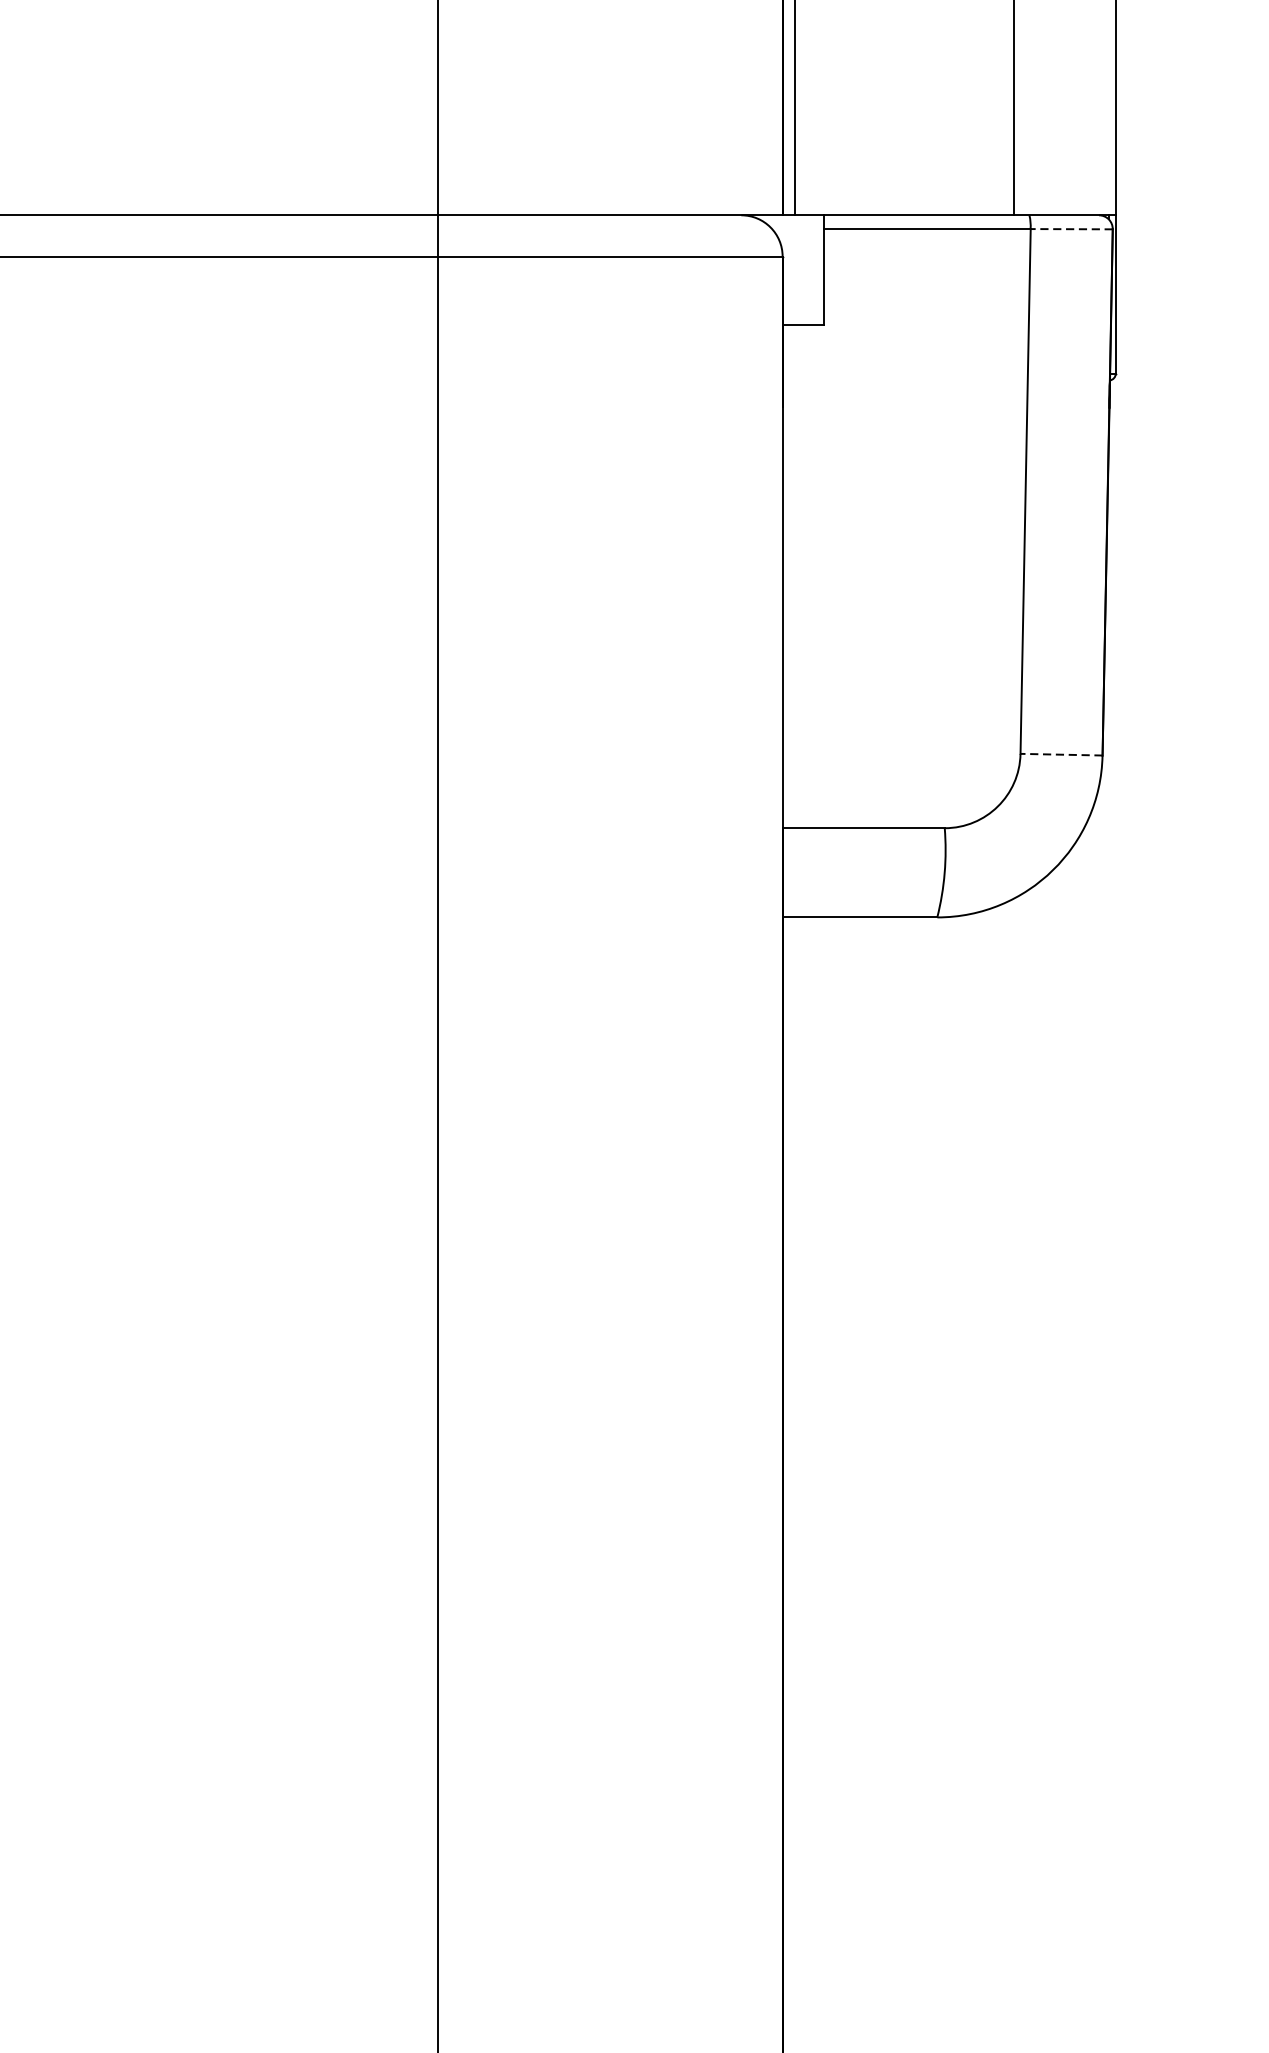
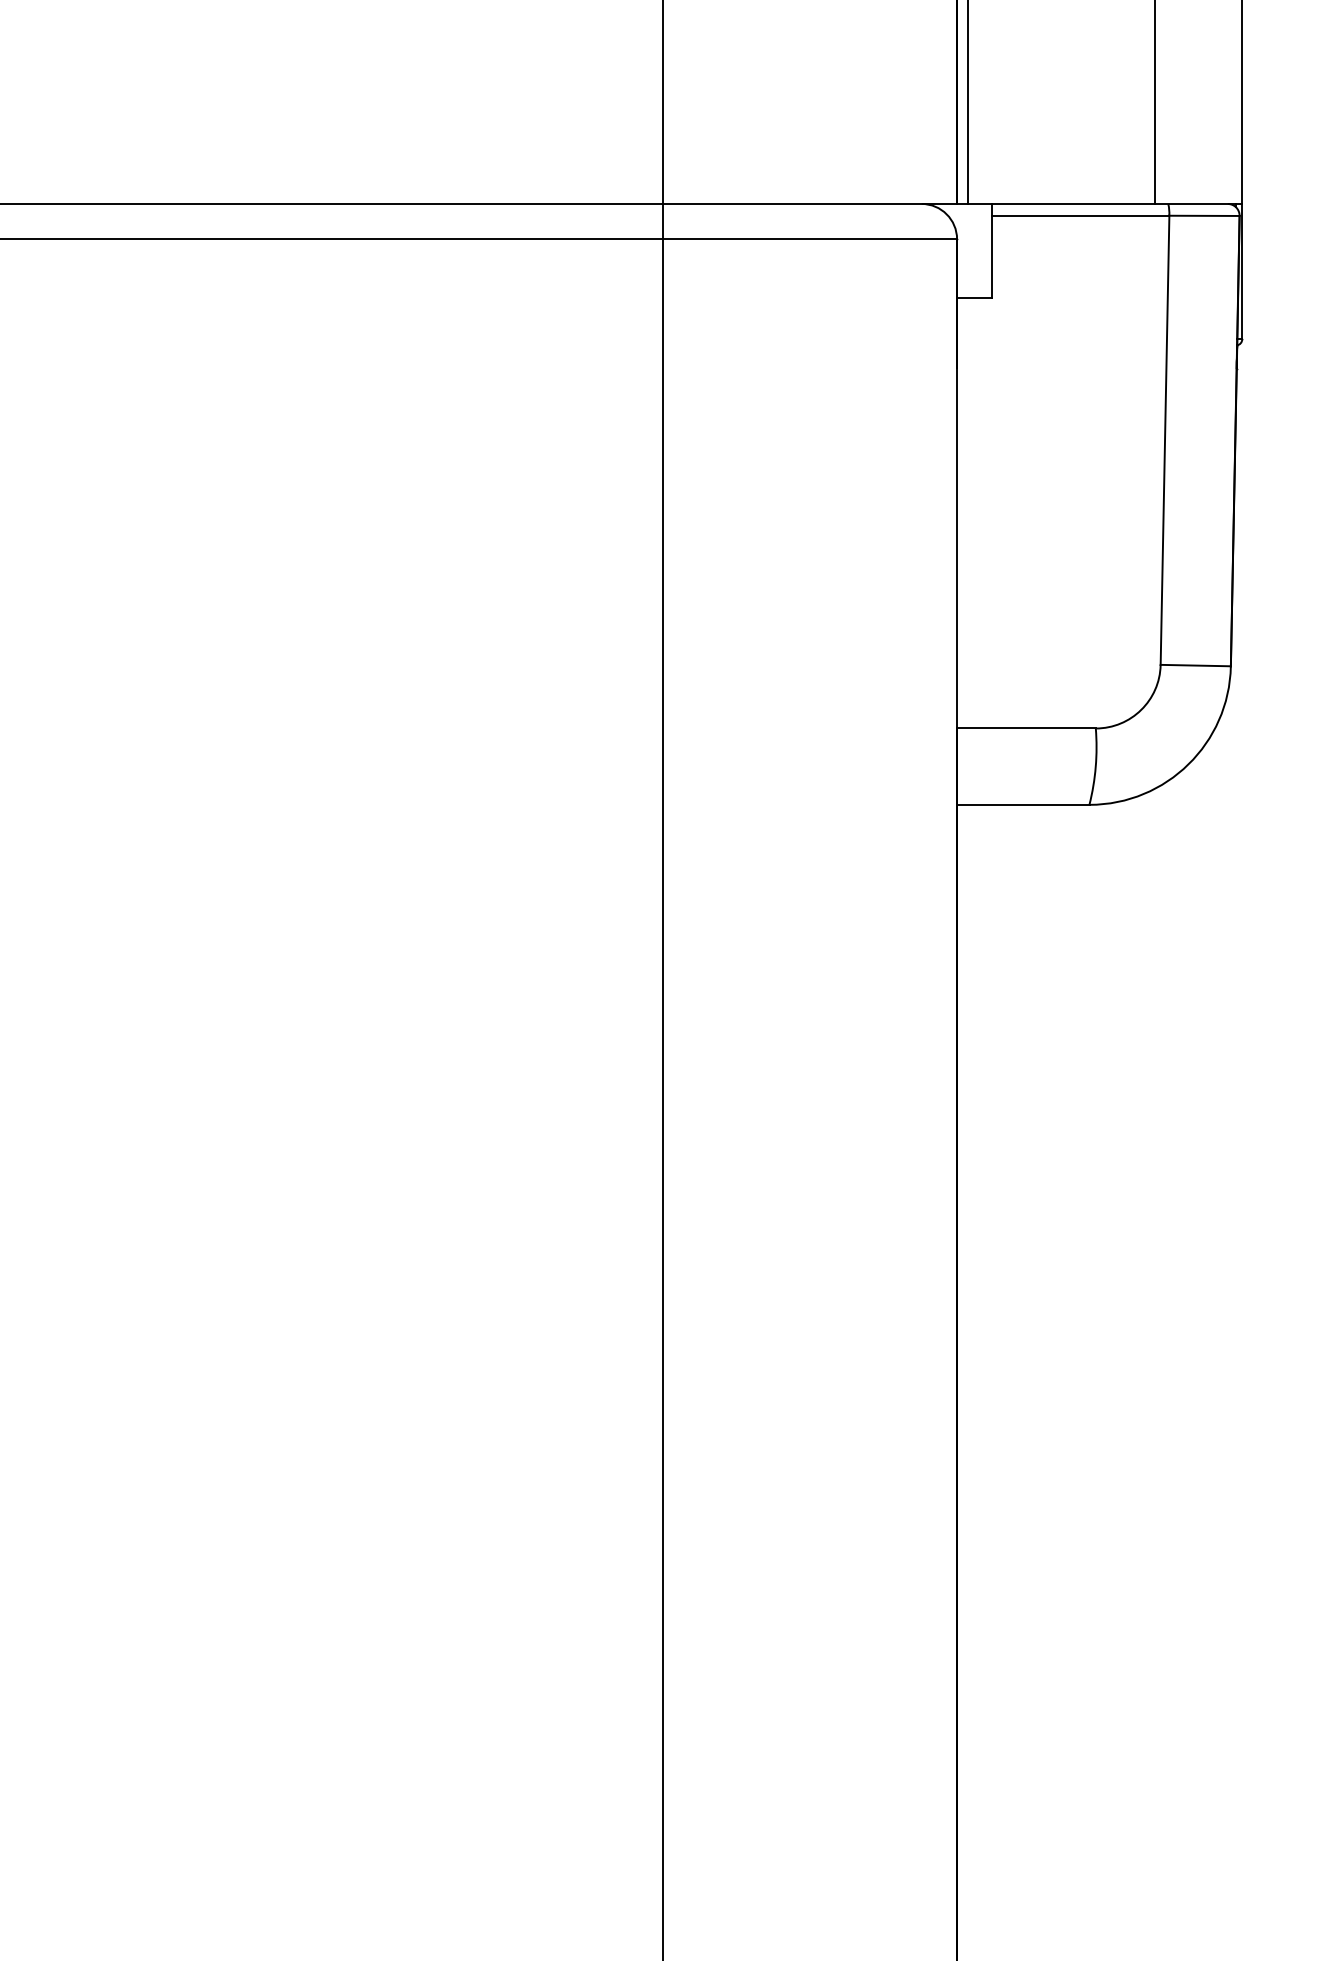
line: (1071, 228) -> (1204, 215), dashed -> solid
line: (1061, 754) -> (1195, 665), dashed -> solid

